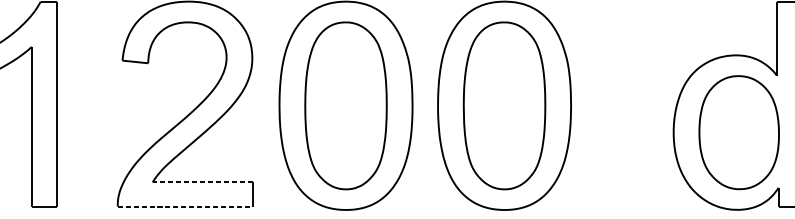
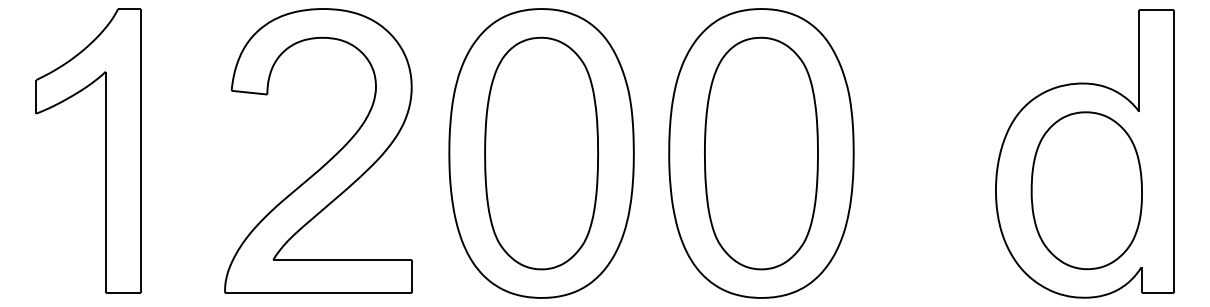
line: (202, 182) -> (342, 259), dashed -> solid
line: (185, 206) -> (318, 293), dashed -> solid

